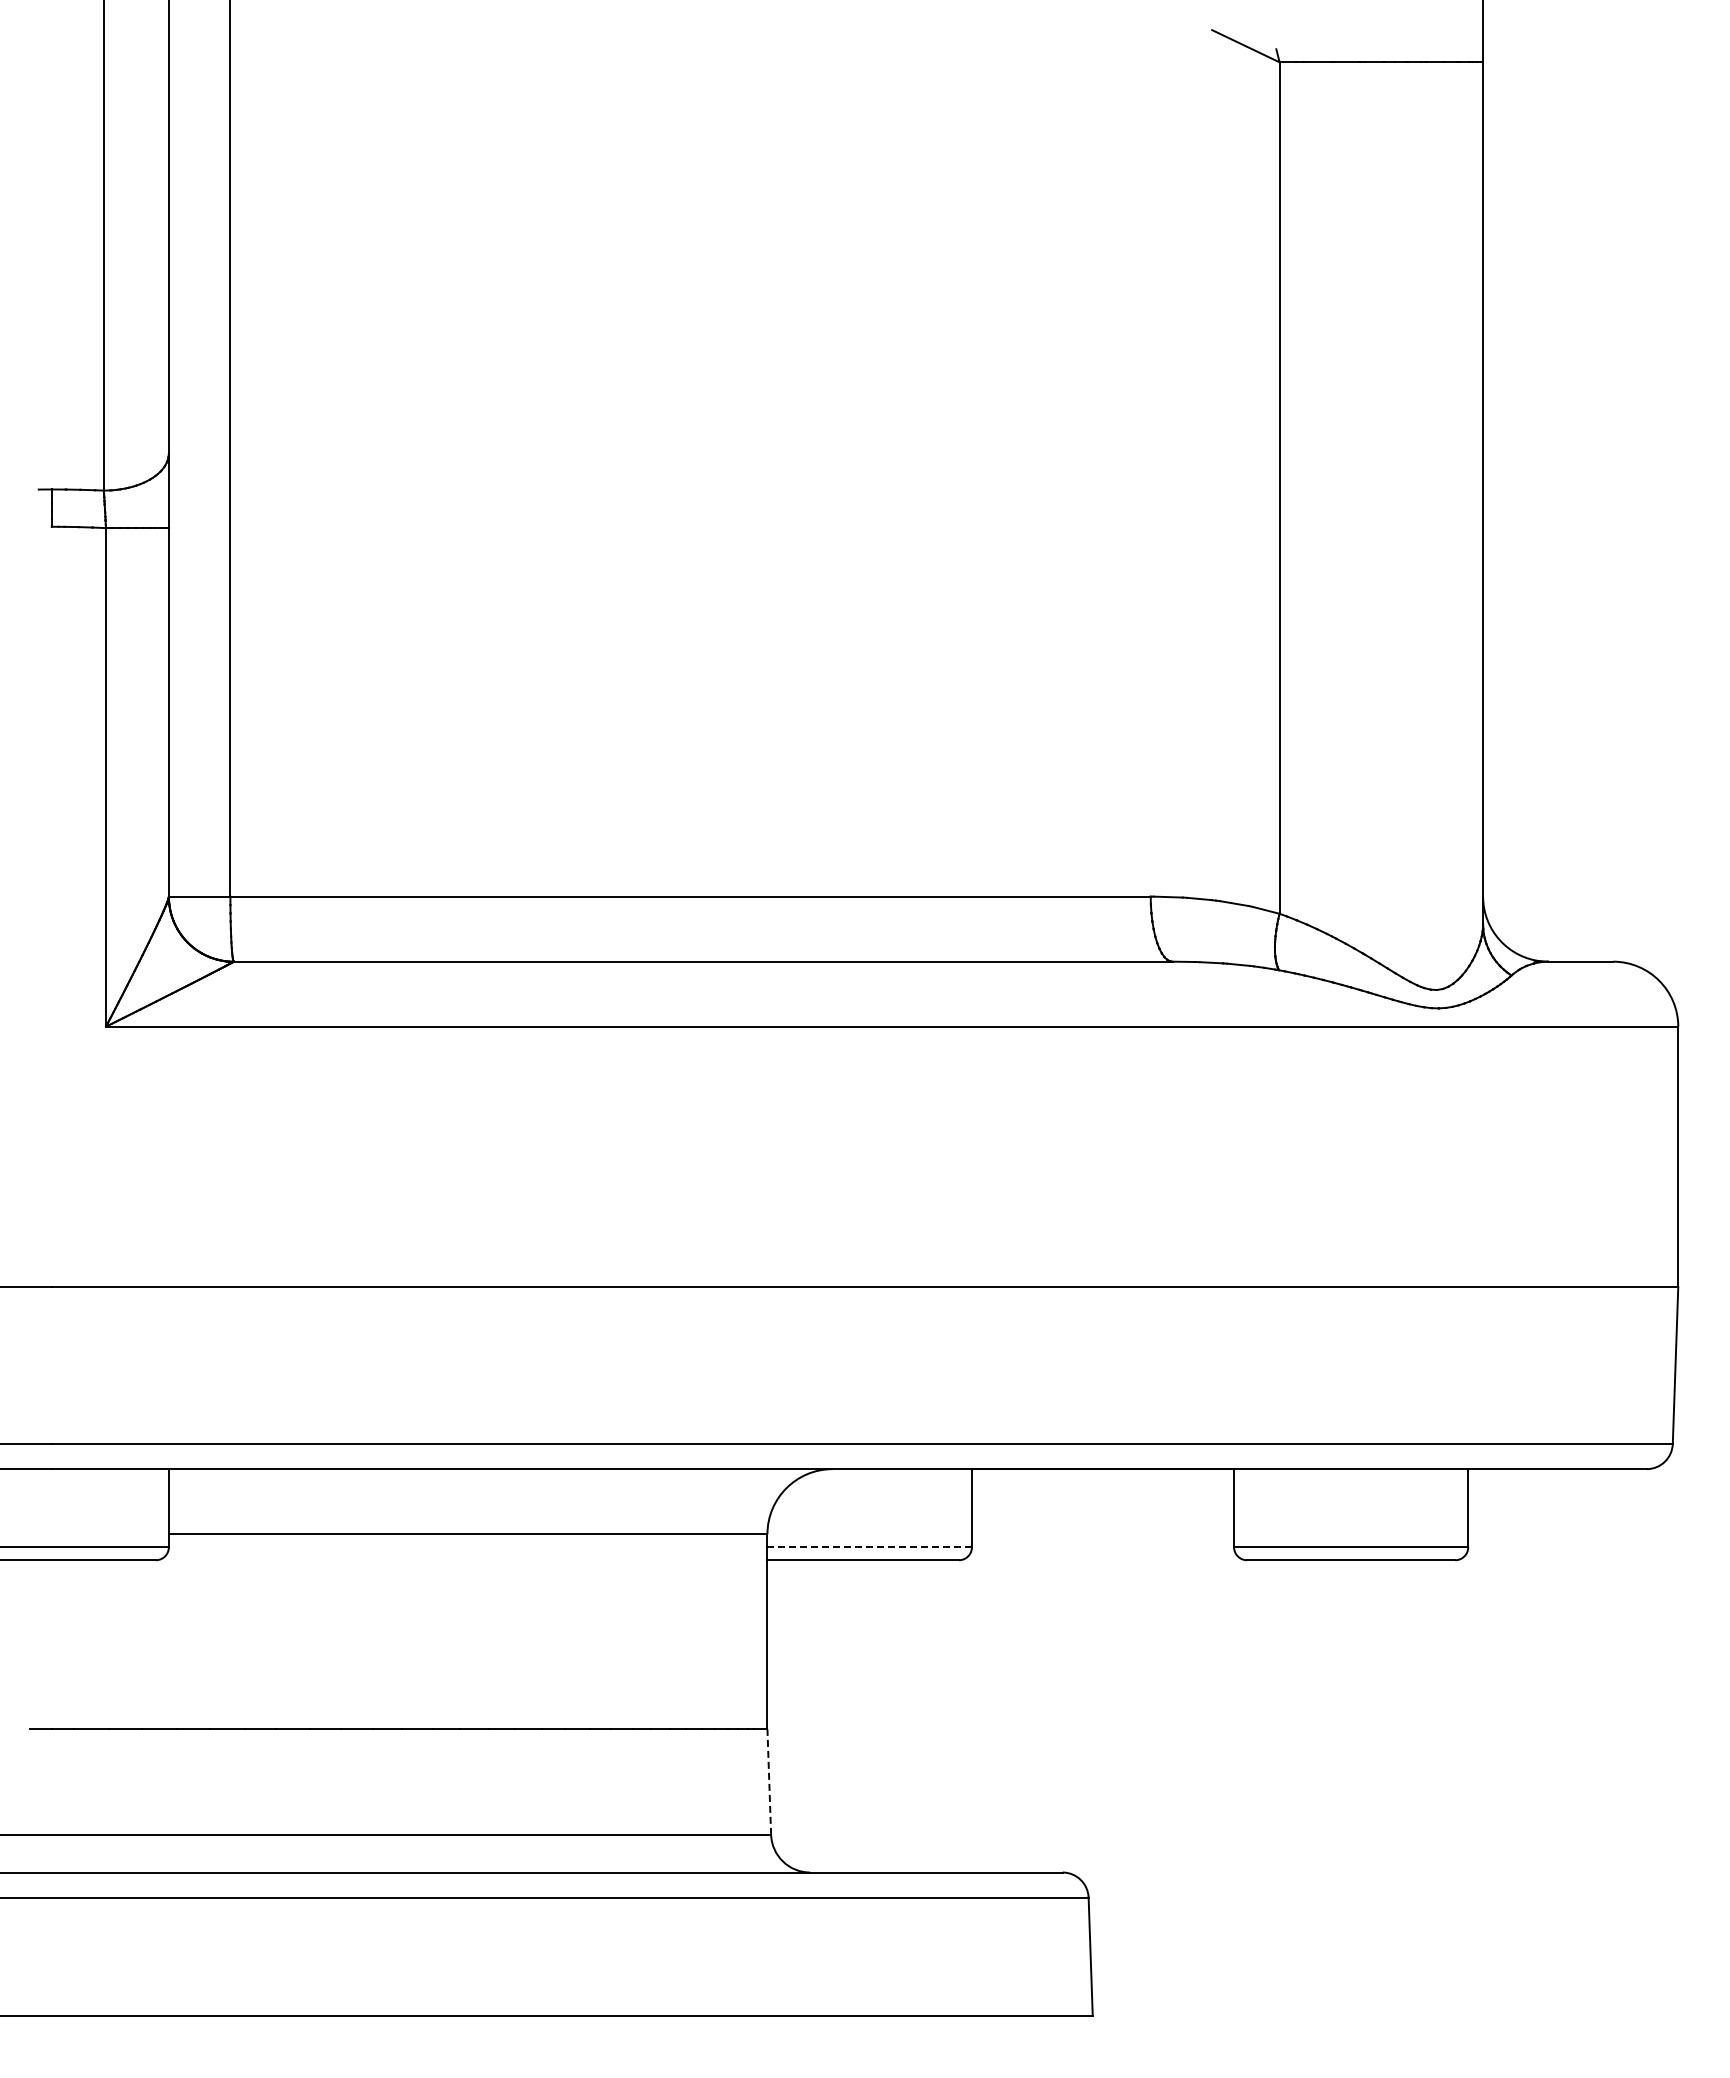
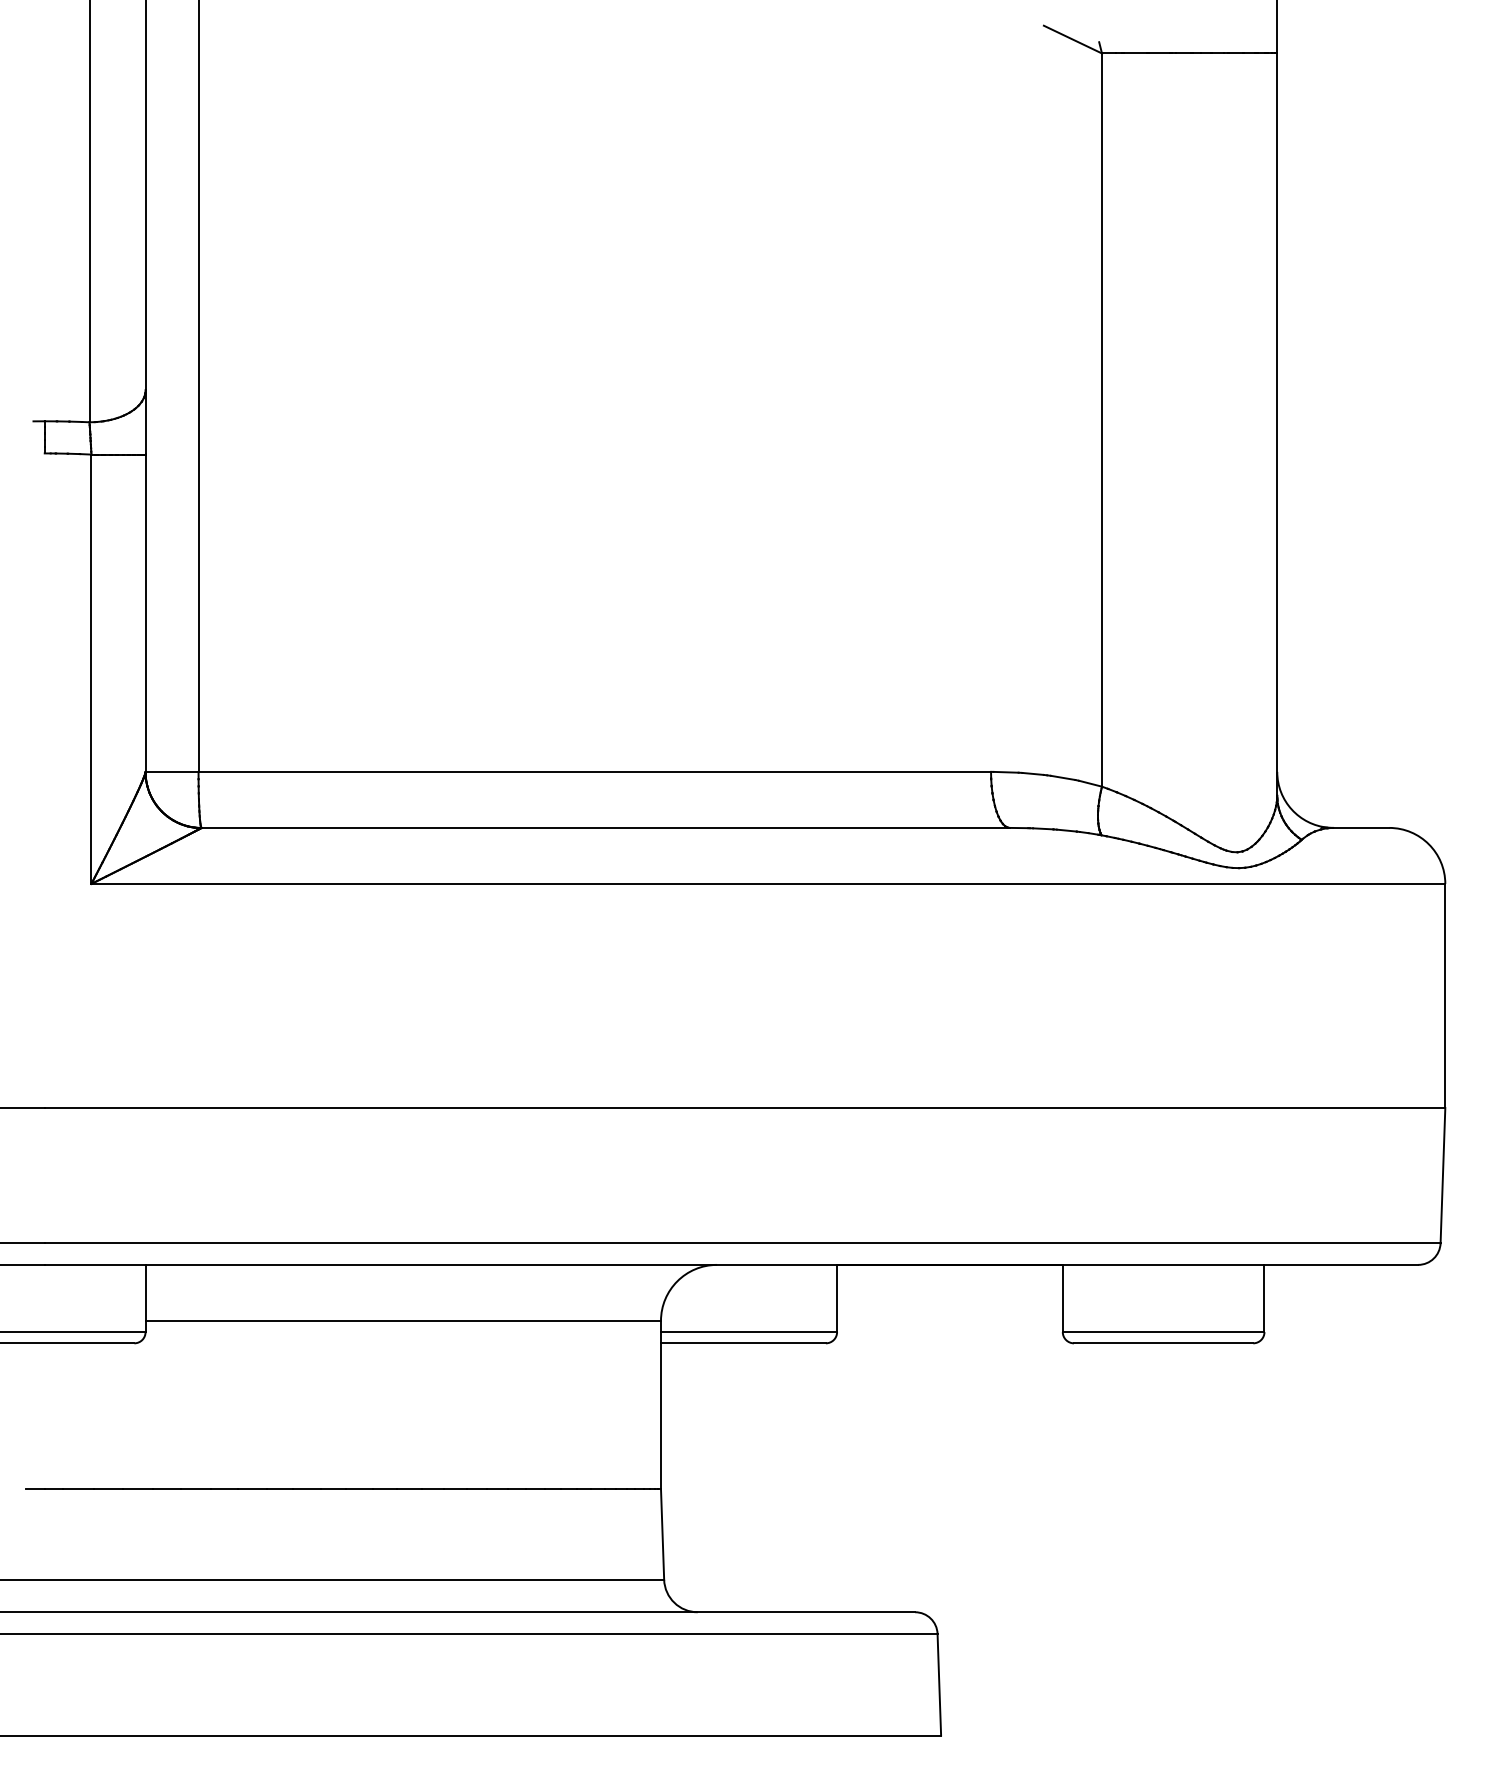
line: (870, 1547) -> (749, 1332), dashed -> solid
line: (769, 1782) -> (662, 1534), dashed -> solid

